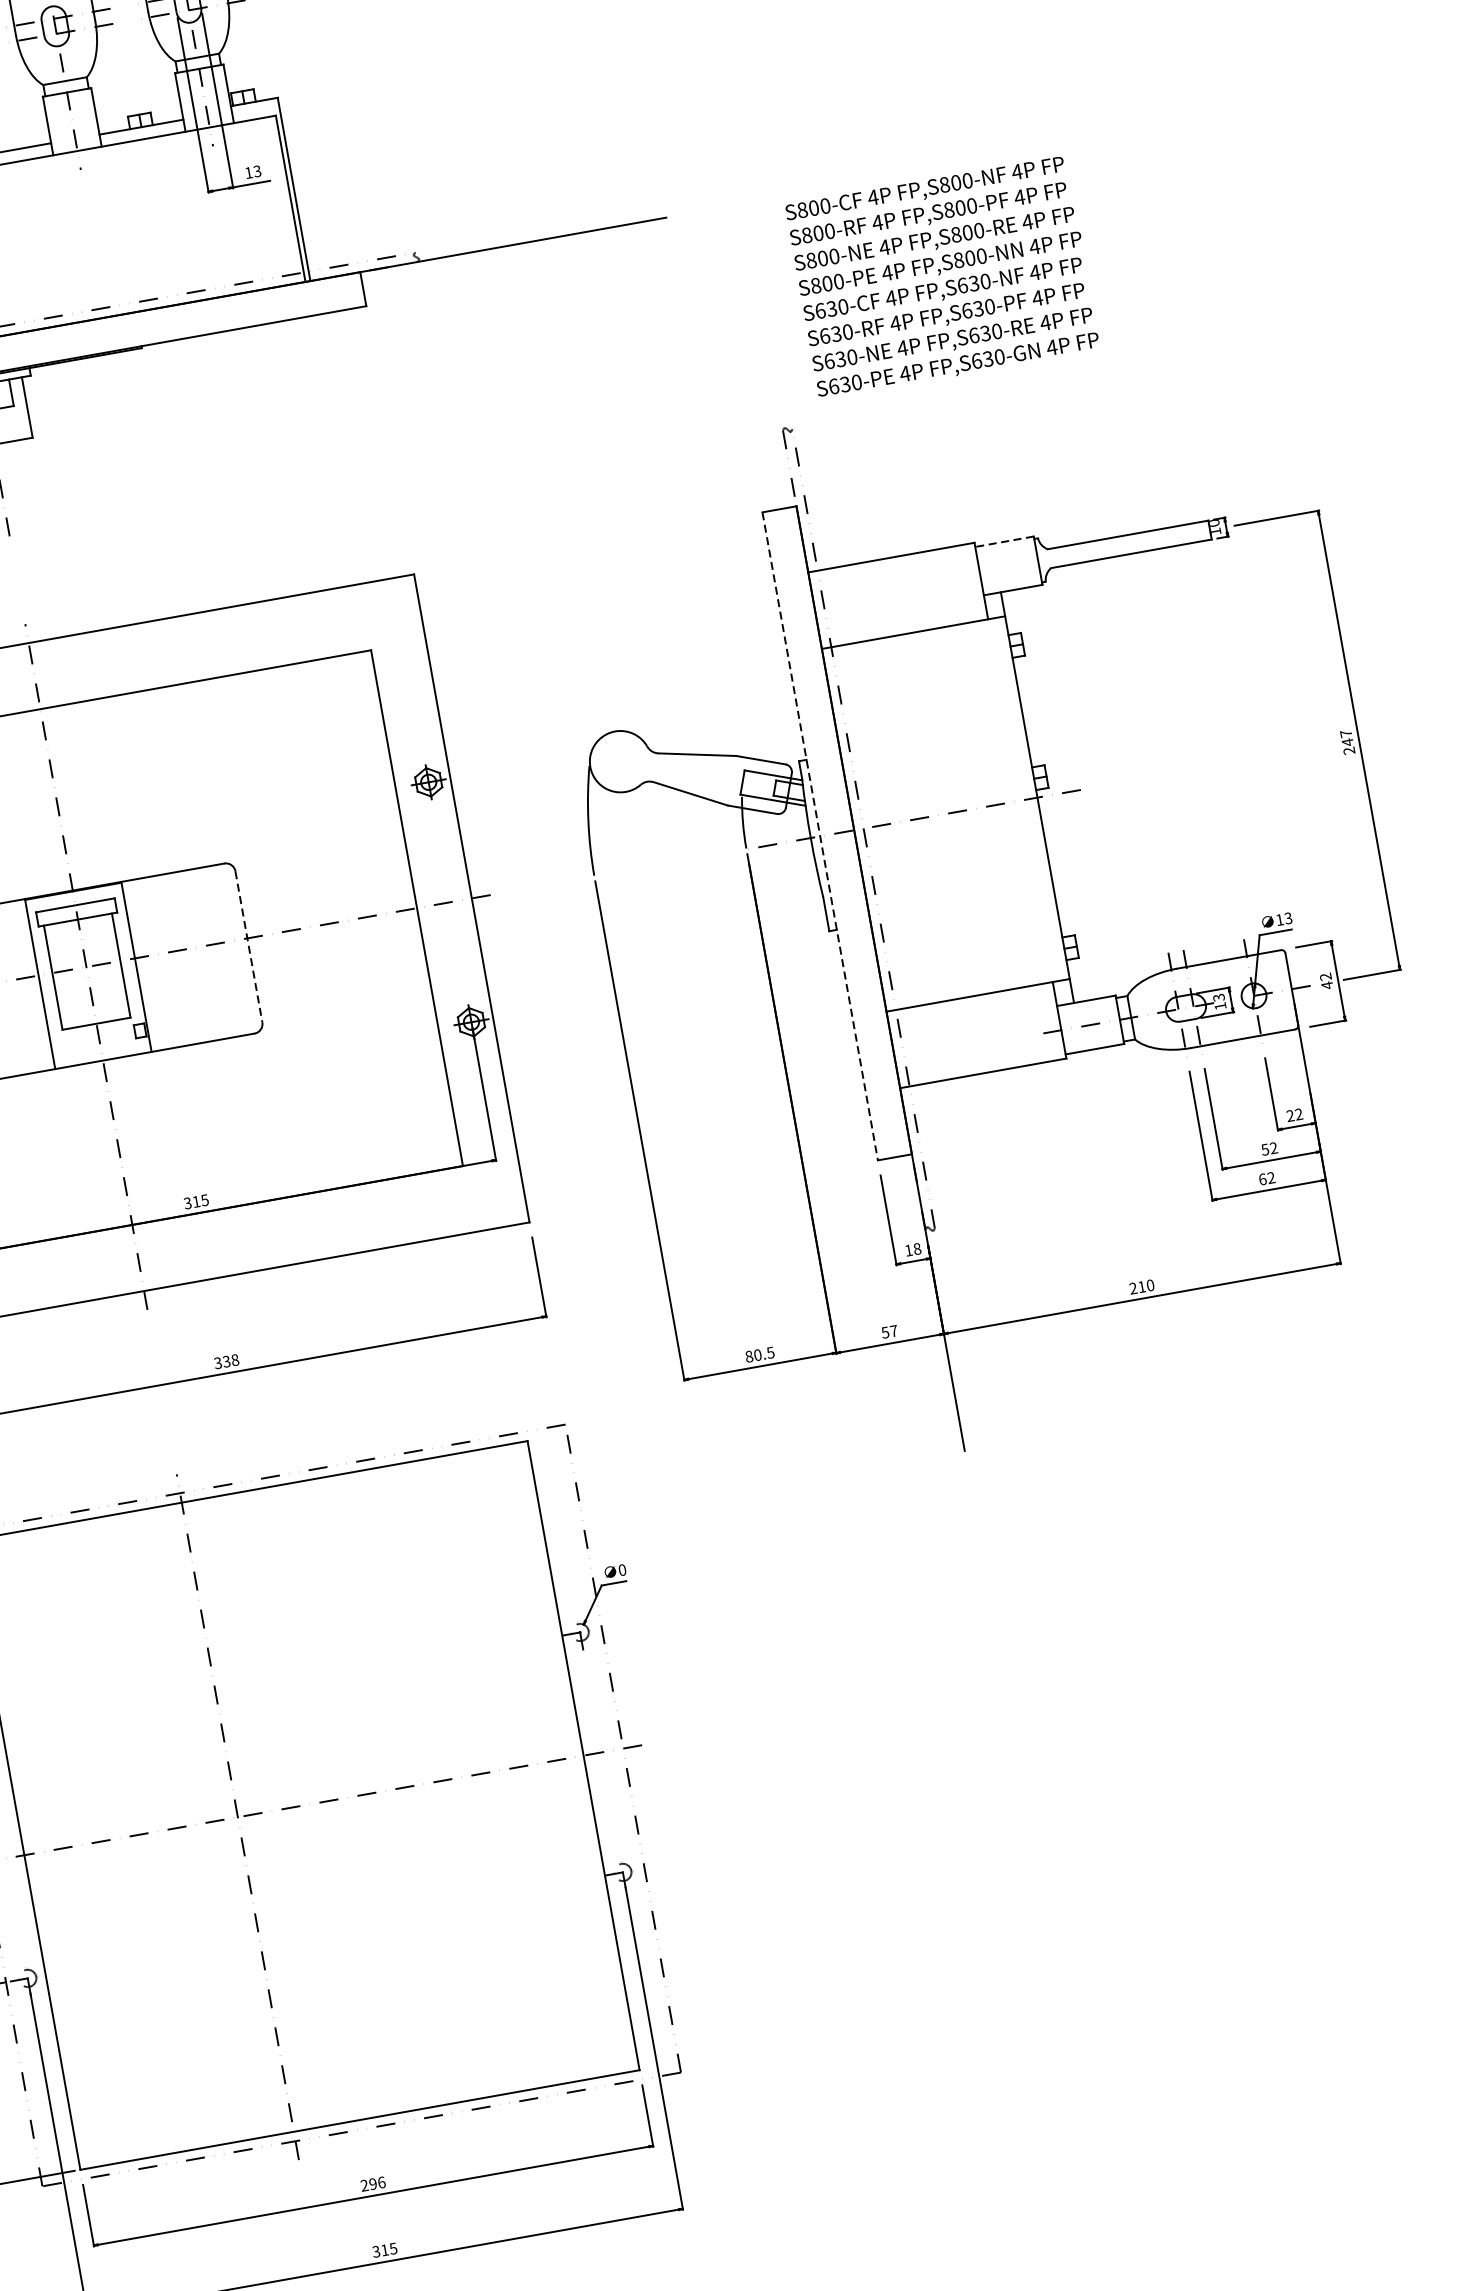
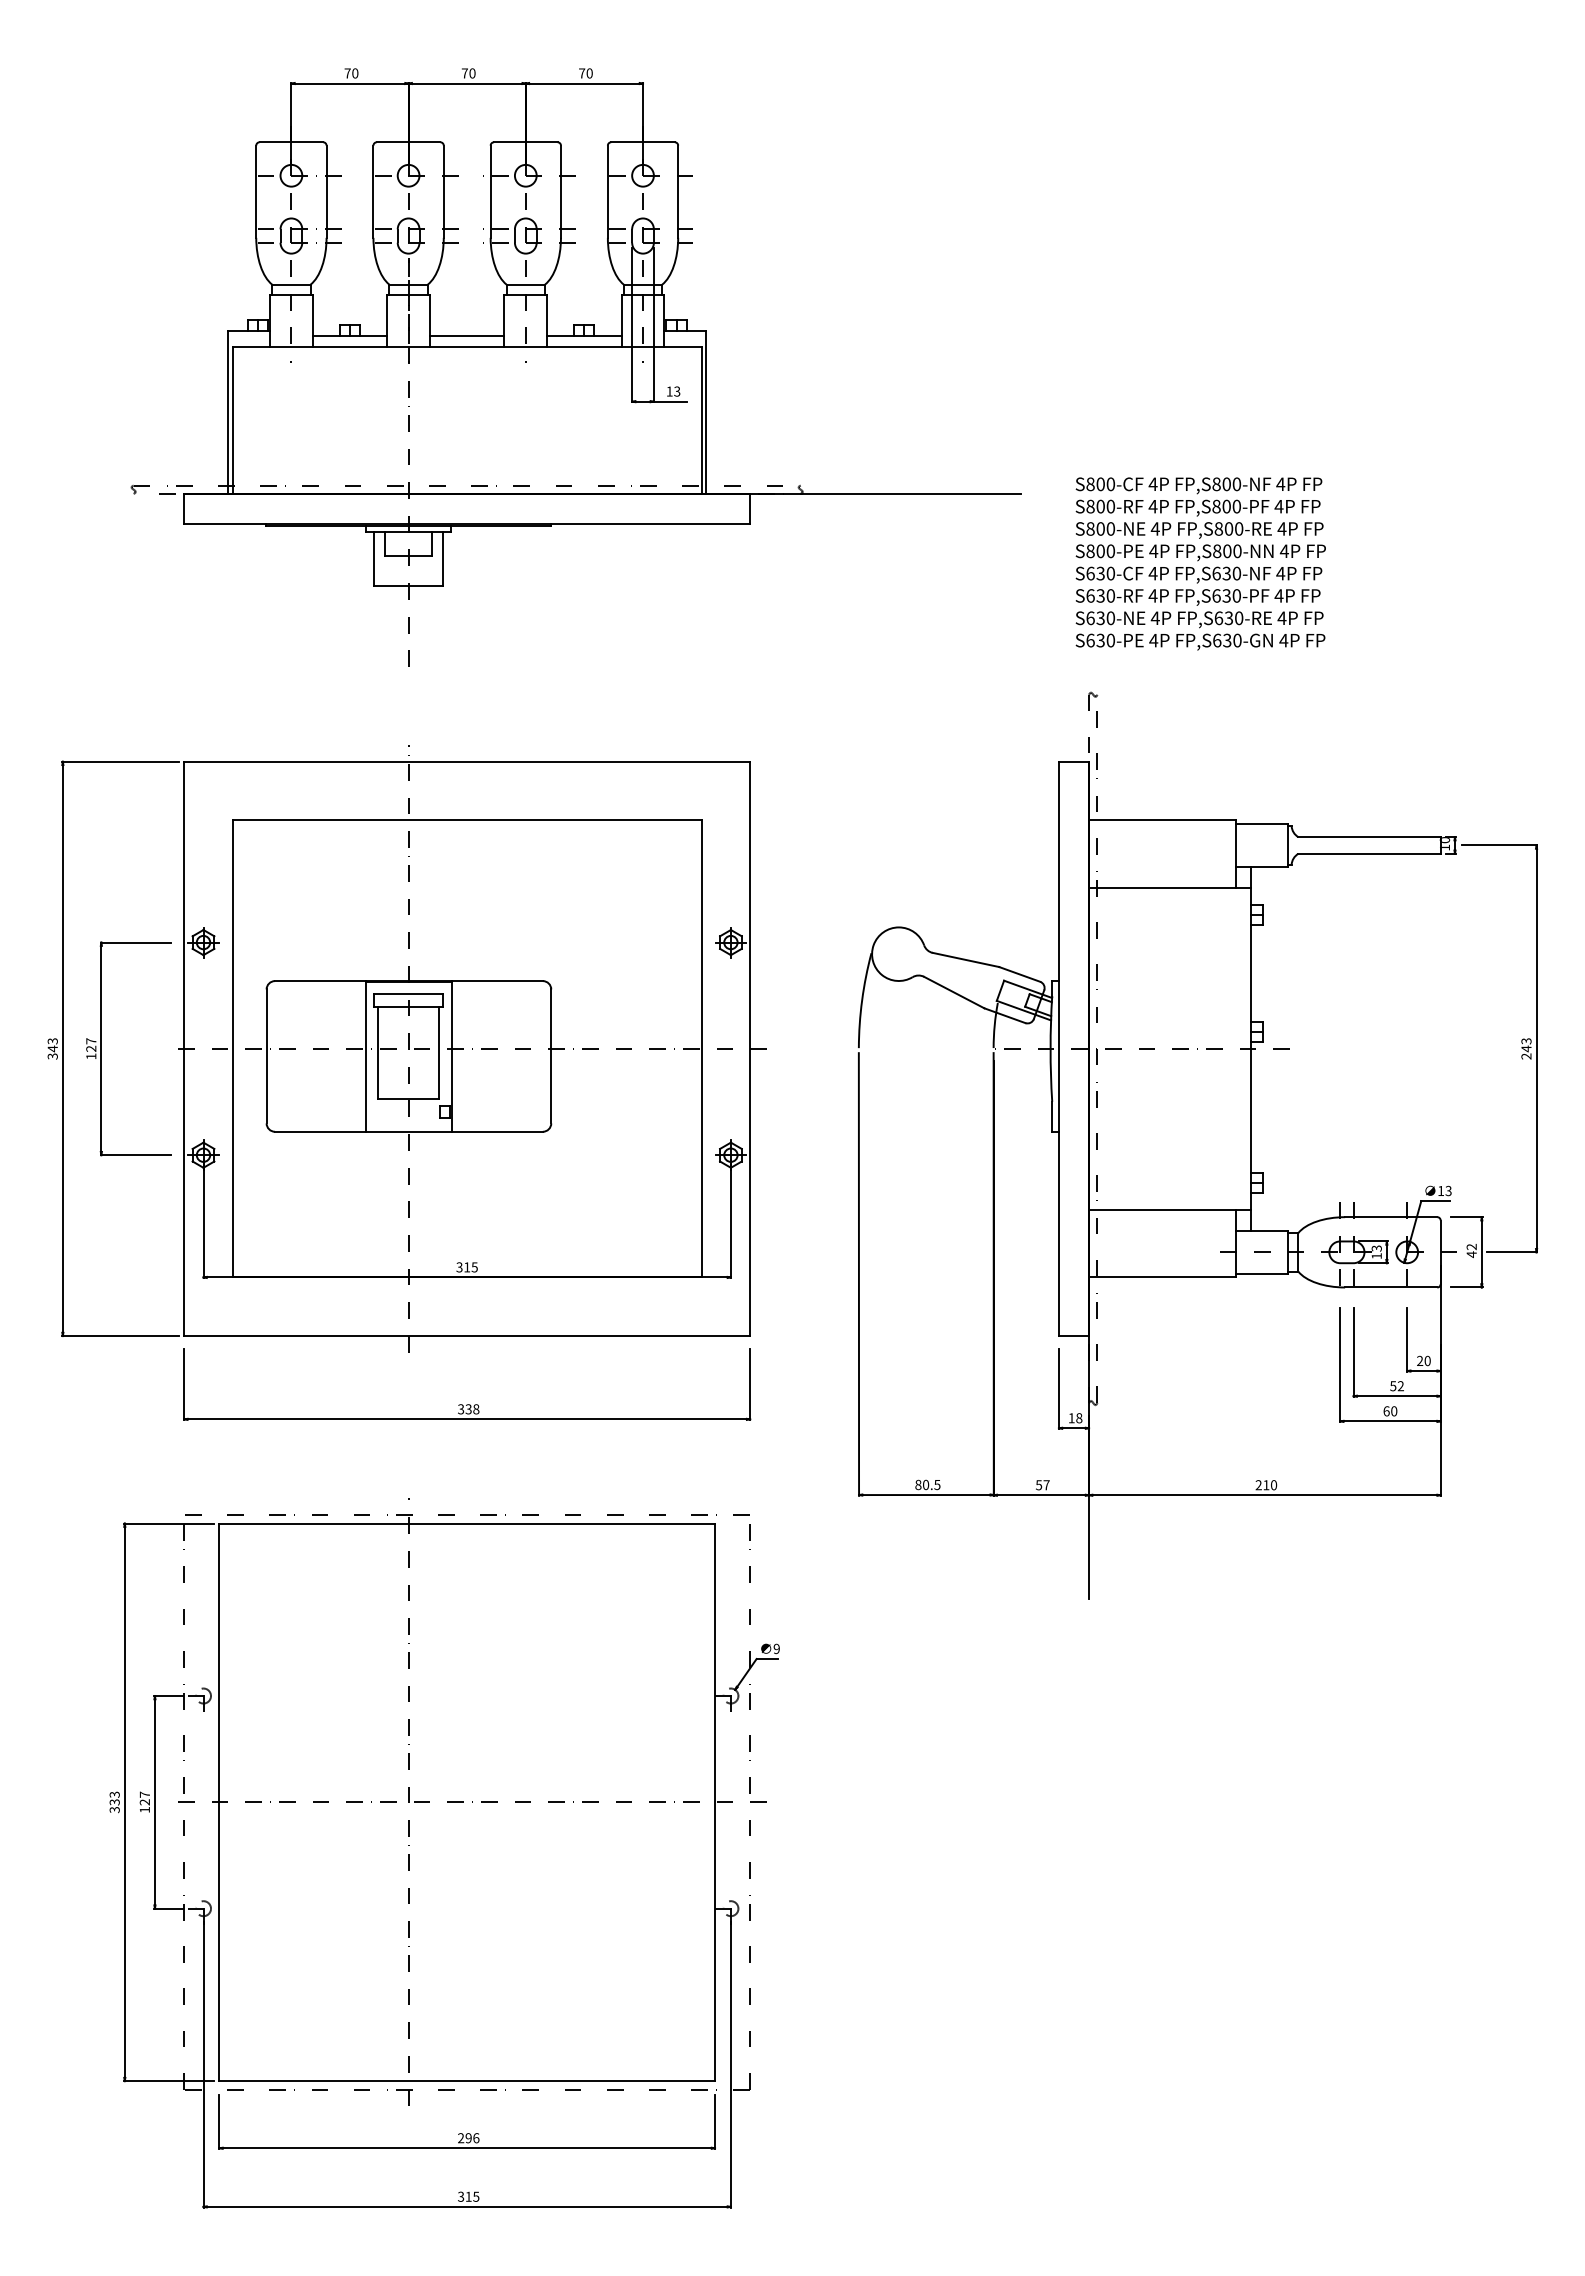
text: (942, 277) -> (1200, 563), moved
line: (1004, 542) -> (1262, 824), dashed -> solid
text: (1346, 734) -> (1526, 1041), 247 -> 243
line: (819, 837) -> (1058, 1049), dashed -> solid
line: (249, 946) -> (551, 1056), dashed -> solid
text: (1298, 1115) -> (1427, 1361), 22 -> 20
text: (1271, 1178) -> (1394, 1411), 62 -> 60
text: (622, 1569) -> (776, 1648), 0 -> 9

